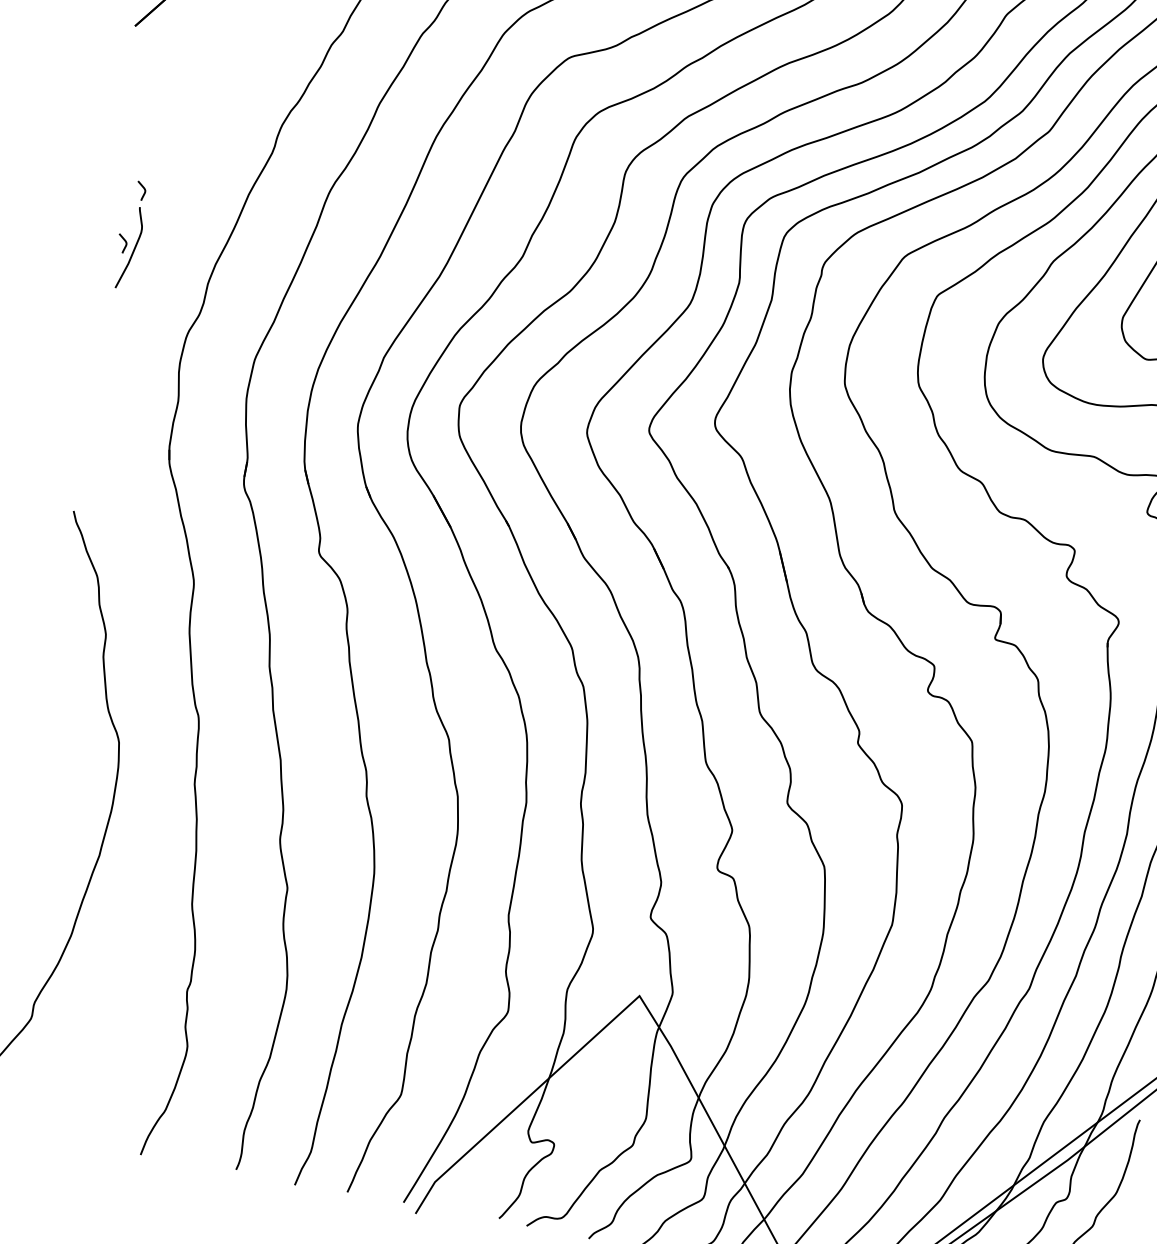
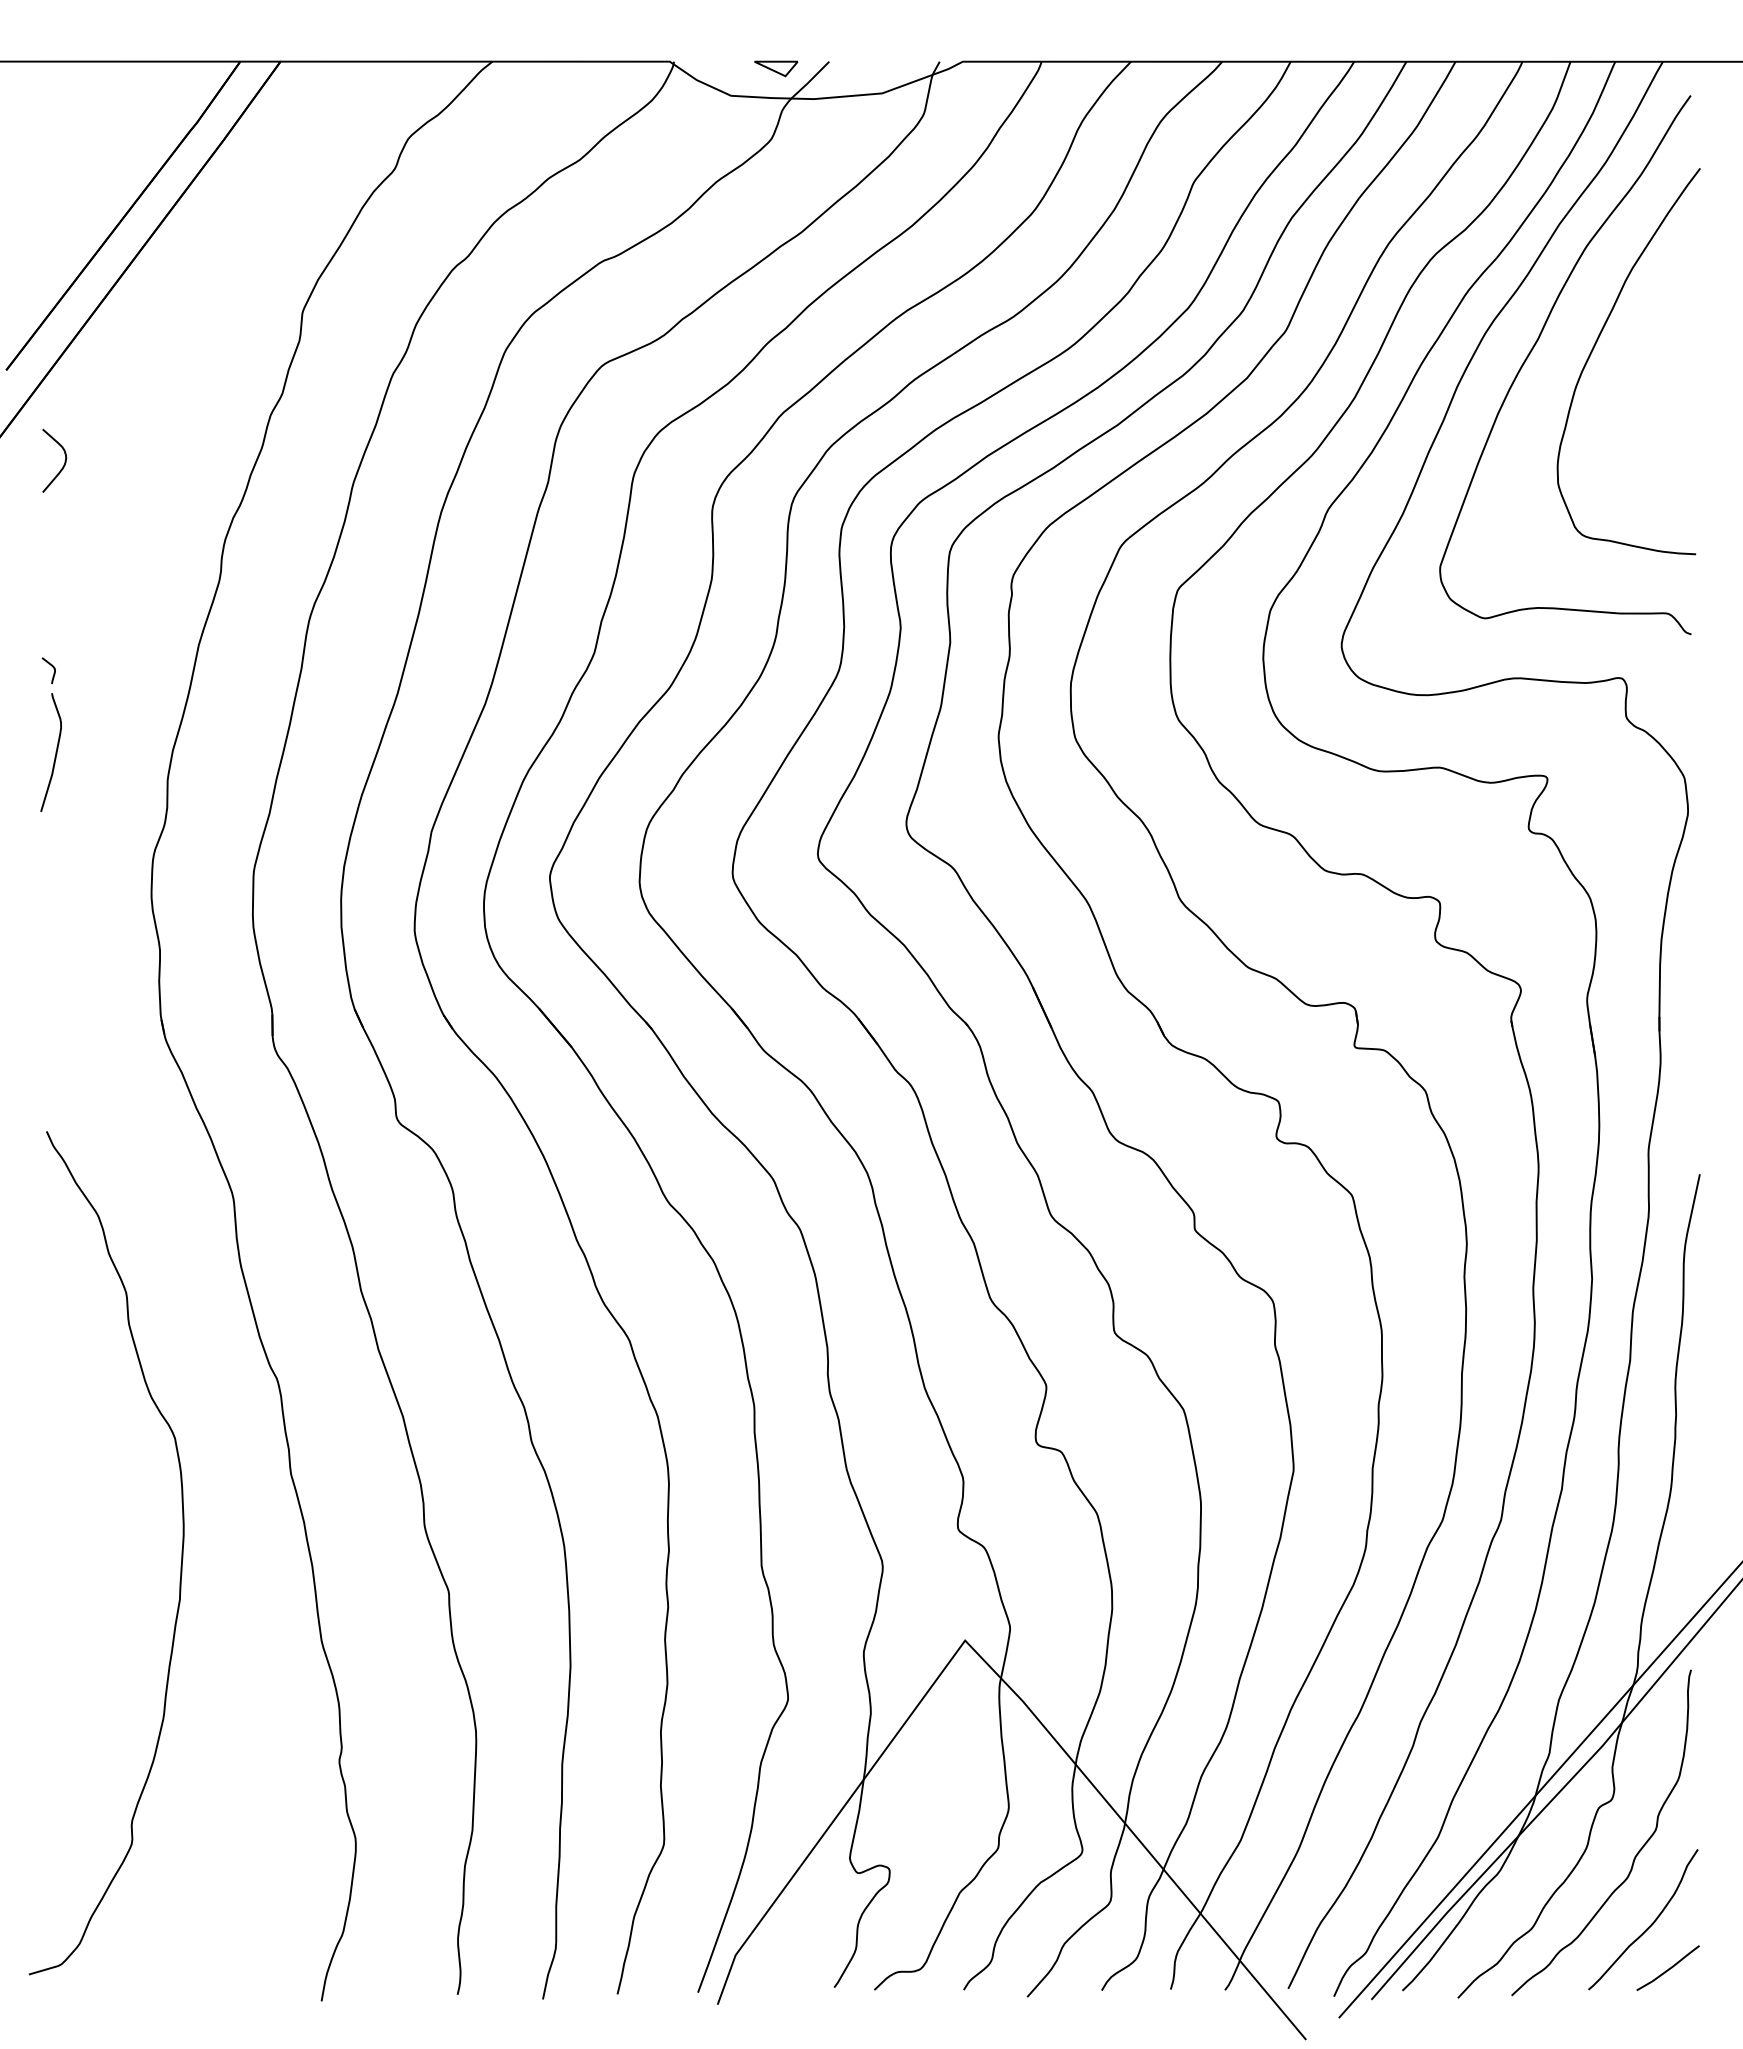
curve: (180, 49) -> (63, 464), added
curve: (124, 241) -> (40, 744), removed

